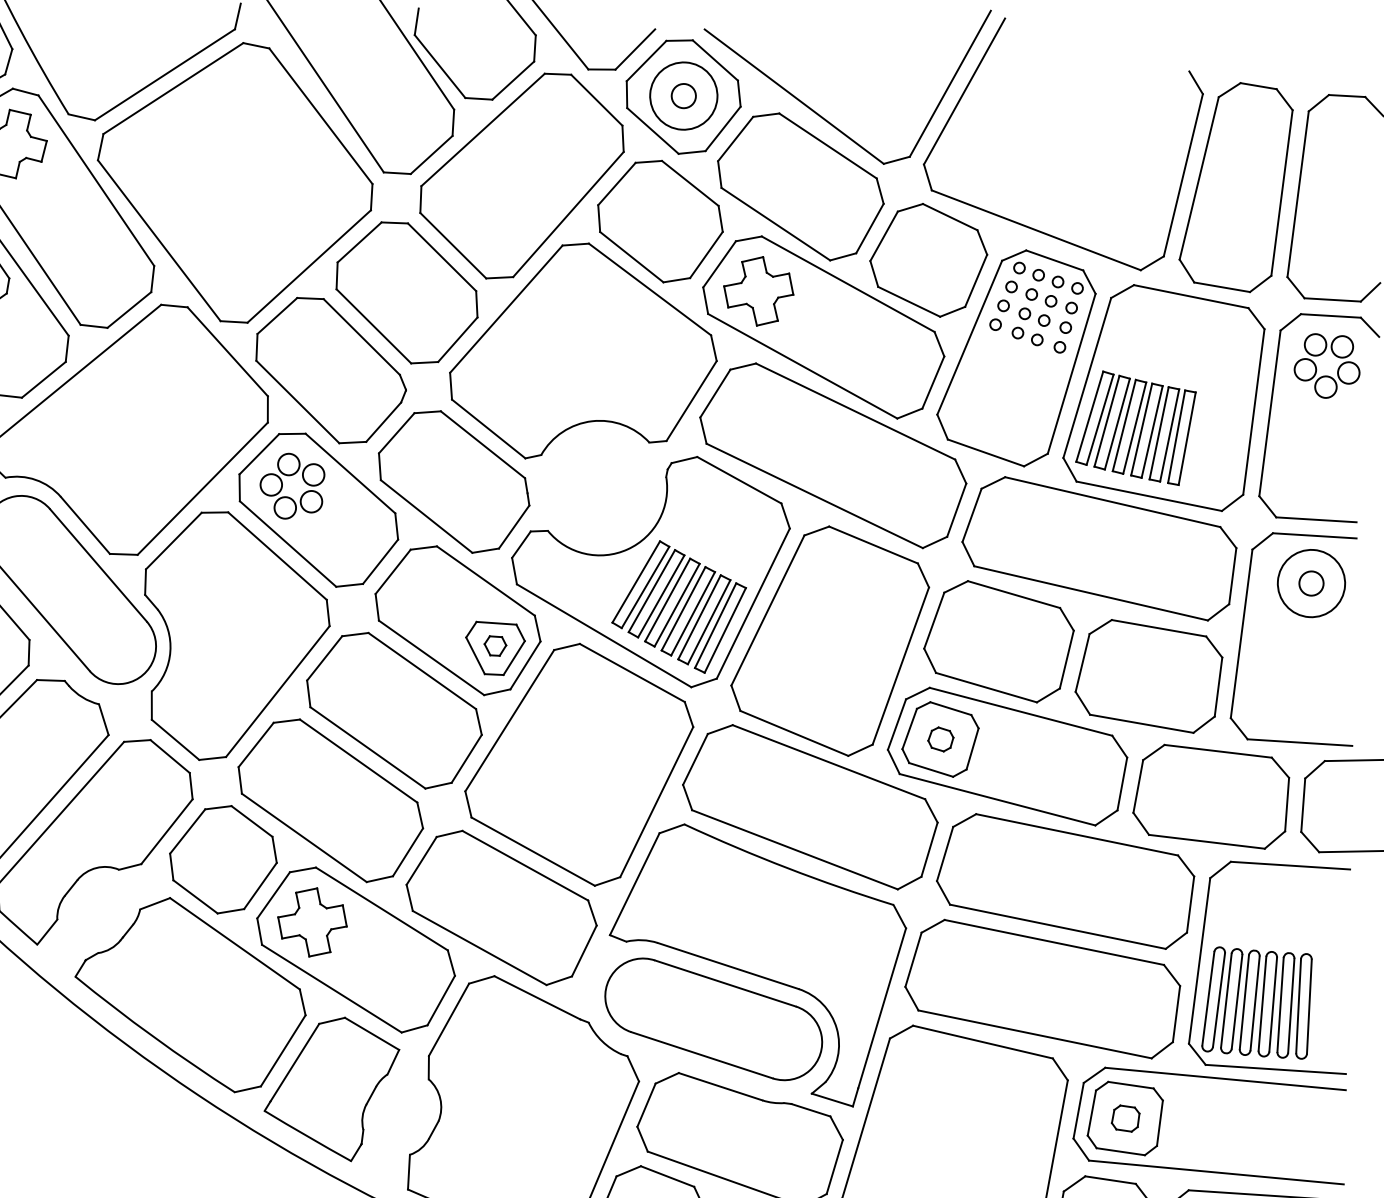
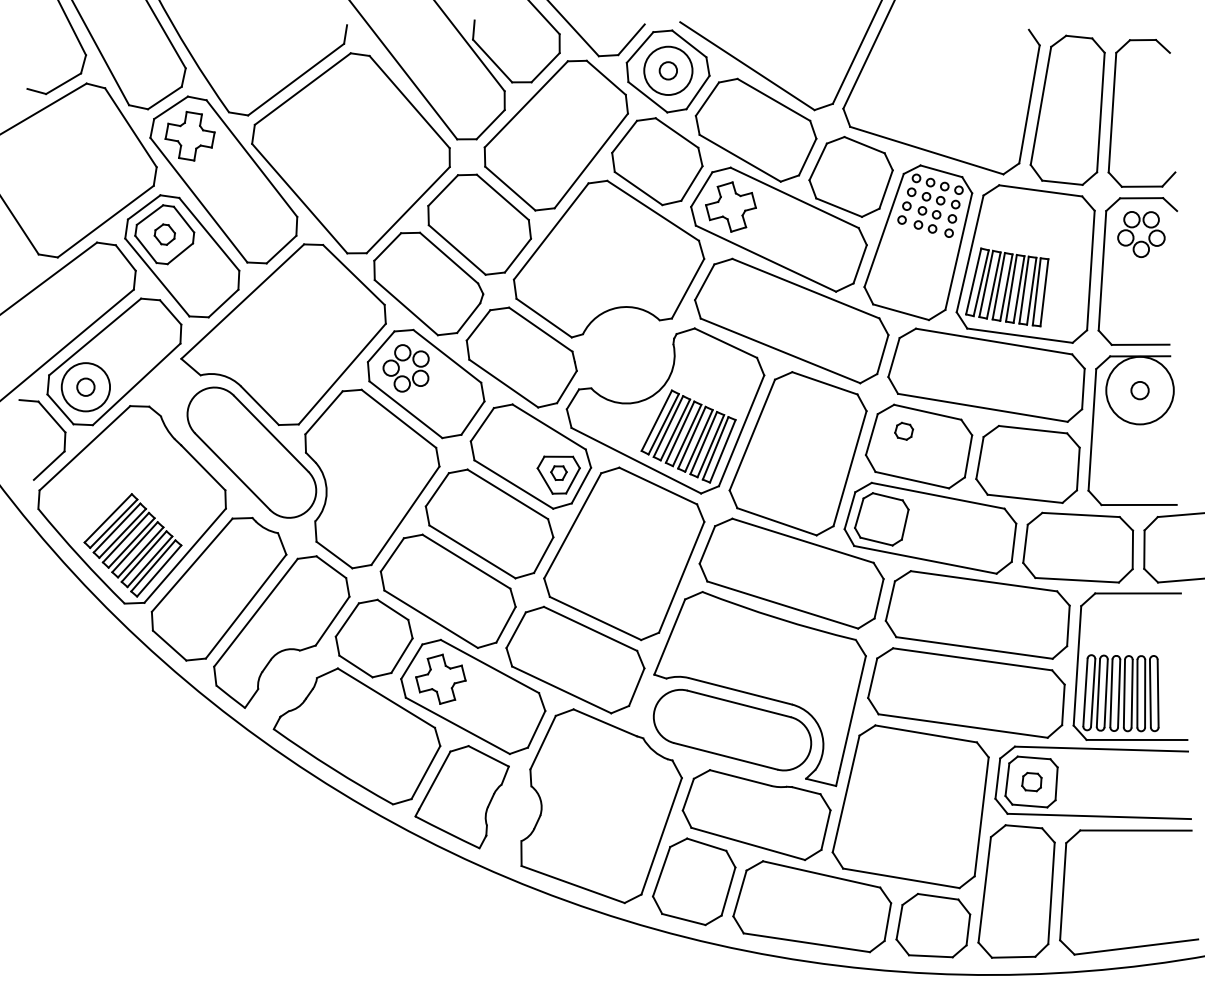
circle: (1310, 583) -> (1139, 390), size x1.4
part: (941, 738) -> (904, 430), moved

